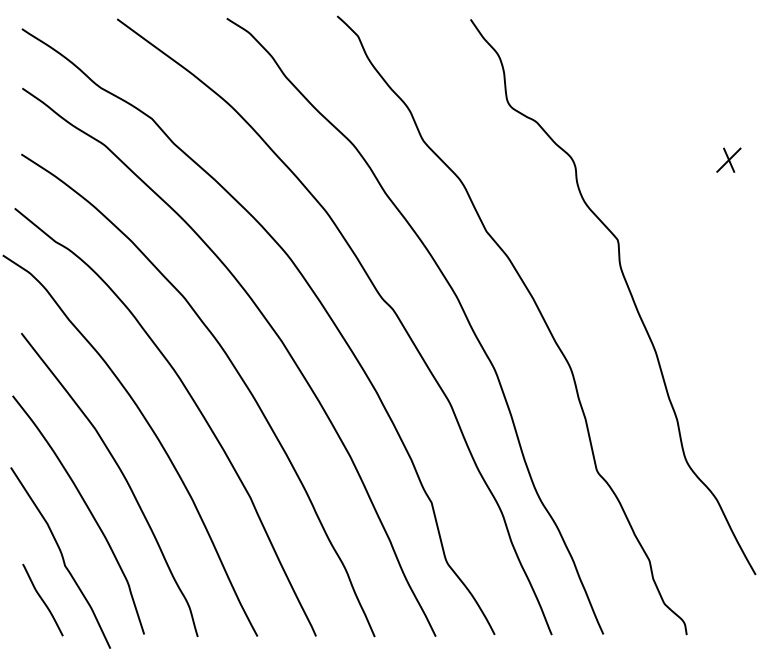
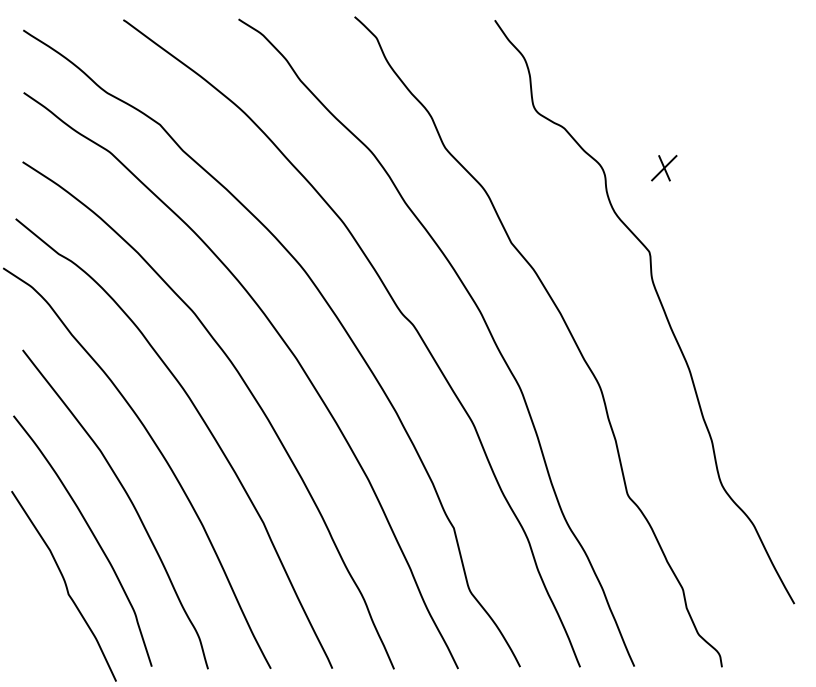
part: (729, 160) -> (664, 168), moved
curve: (42, 600) -> (44, 630), removed

